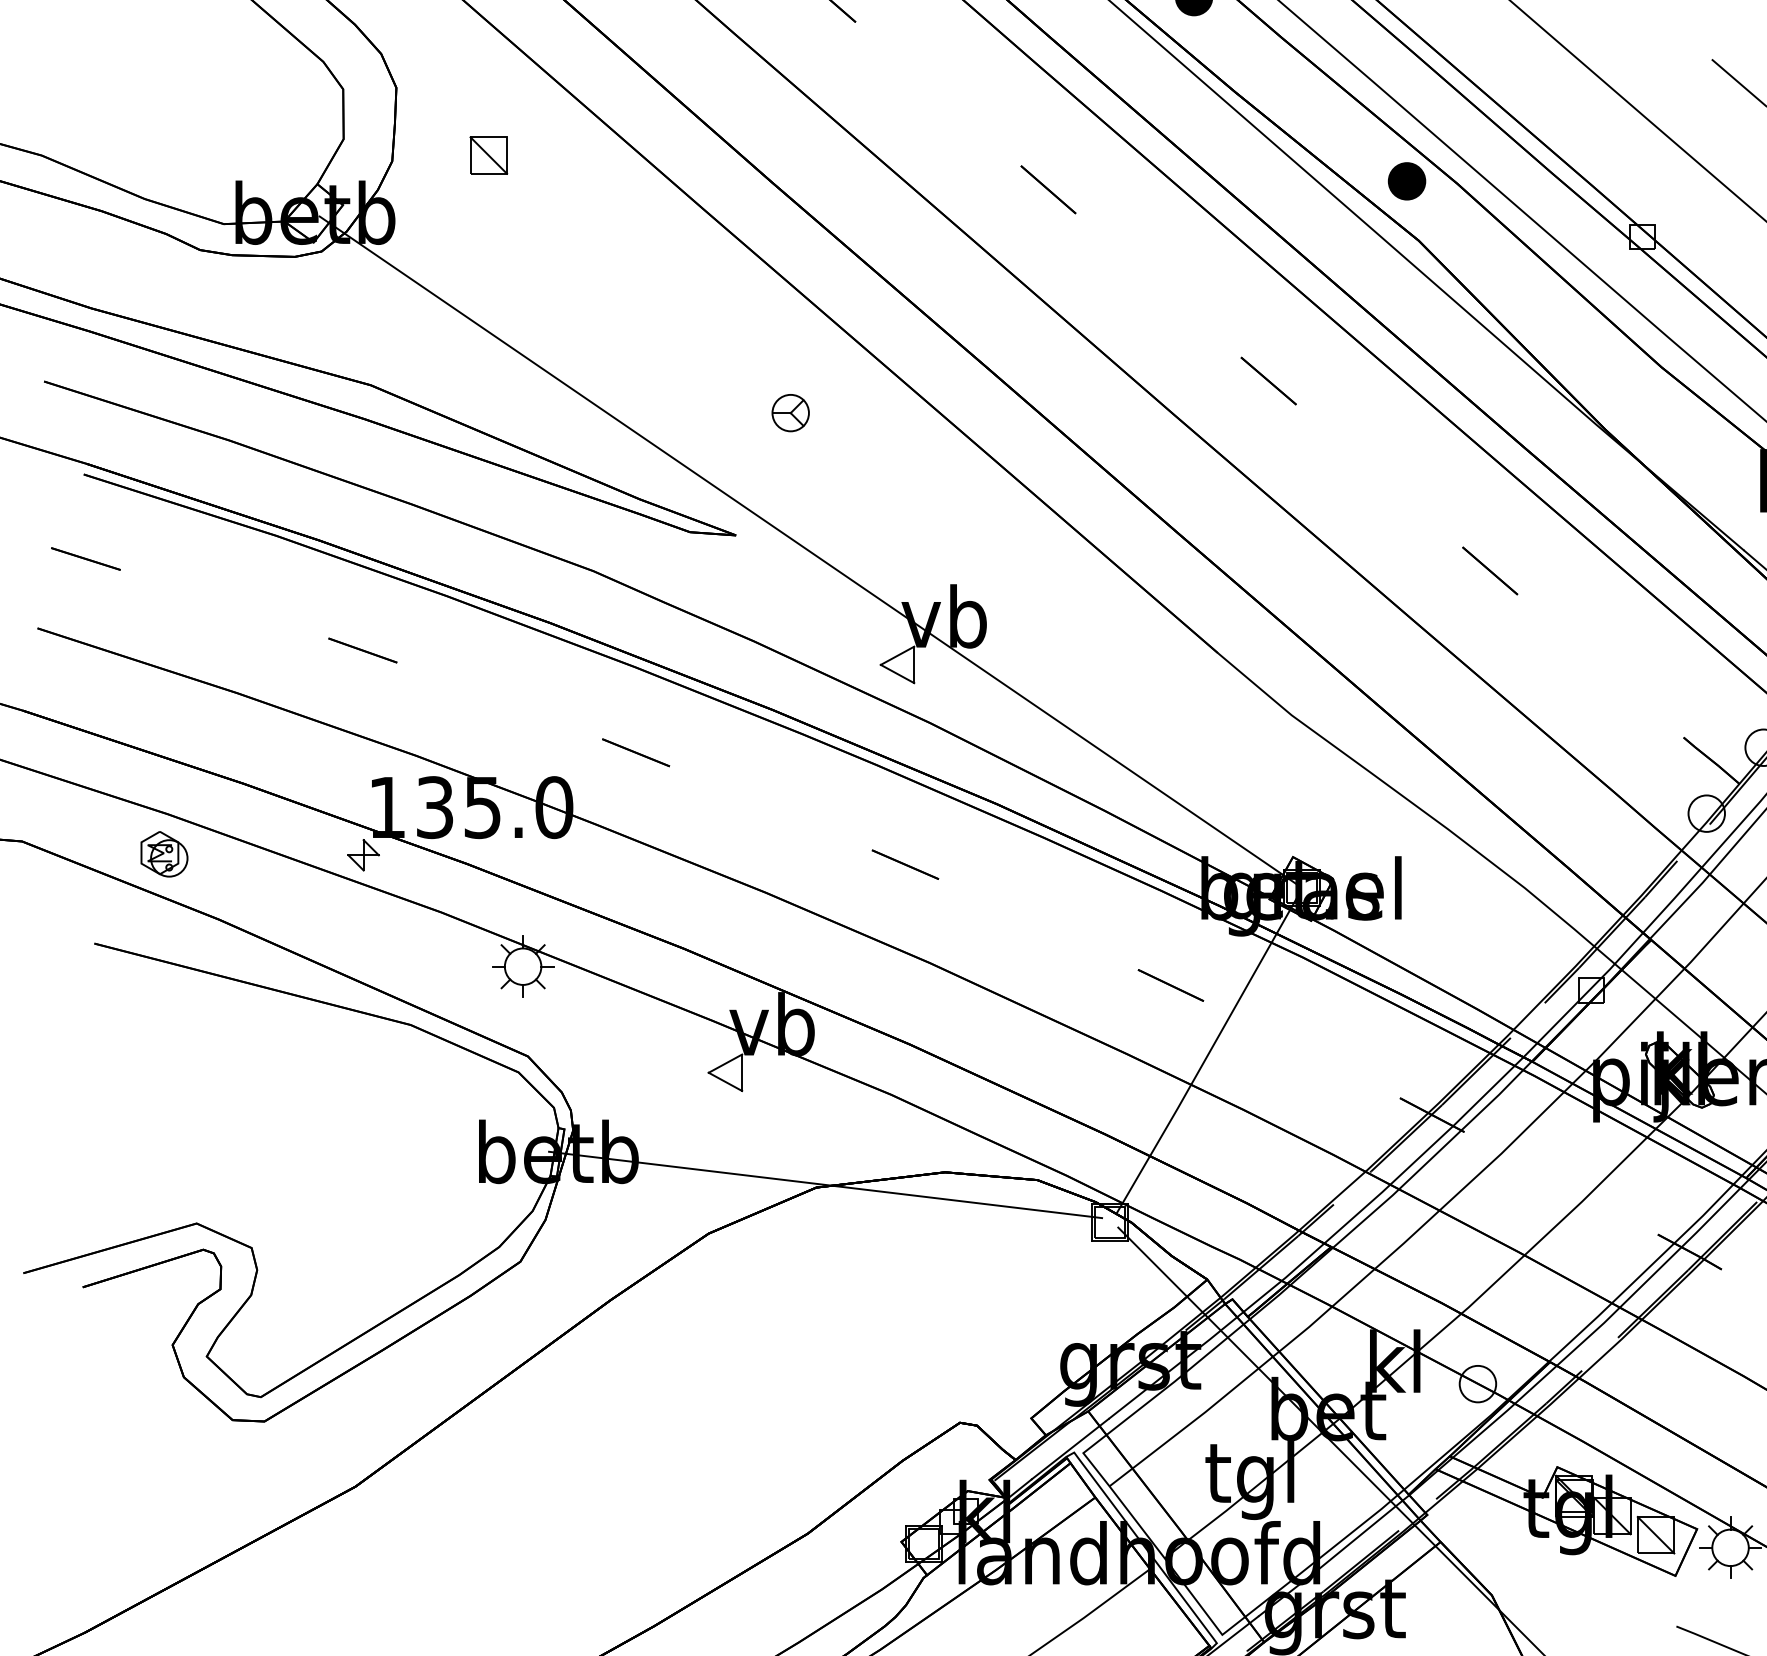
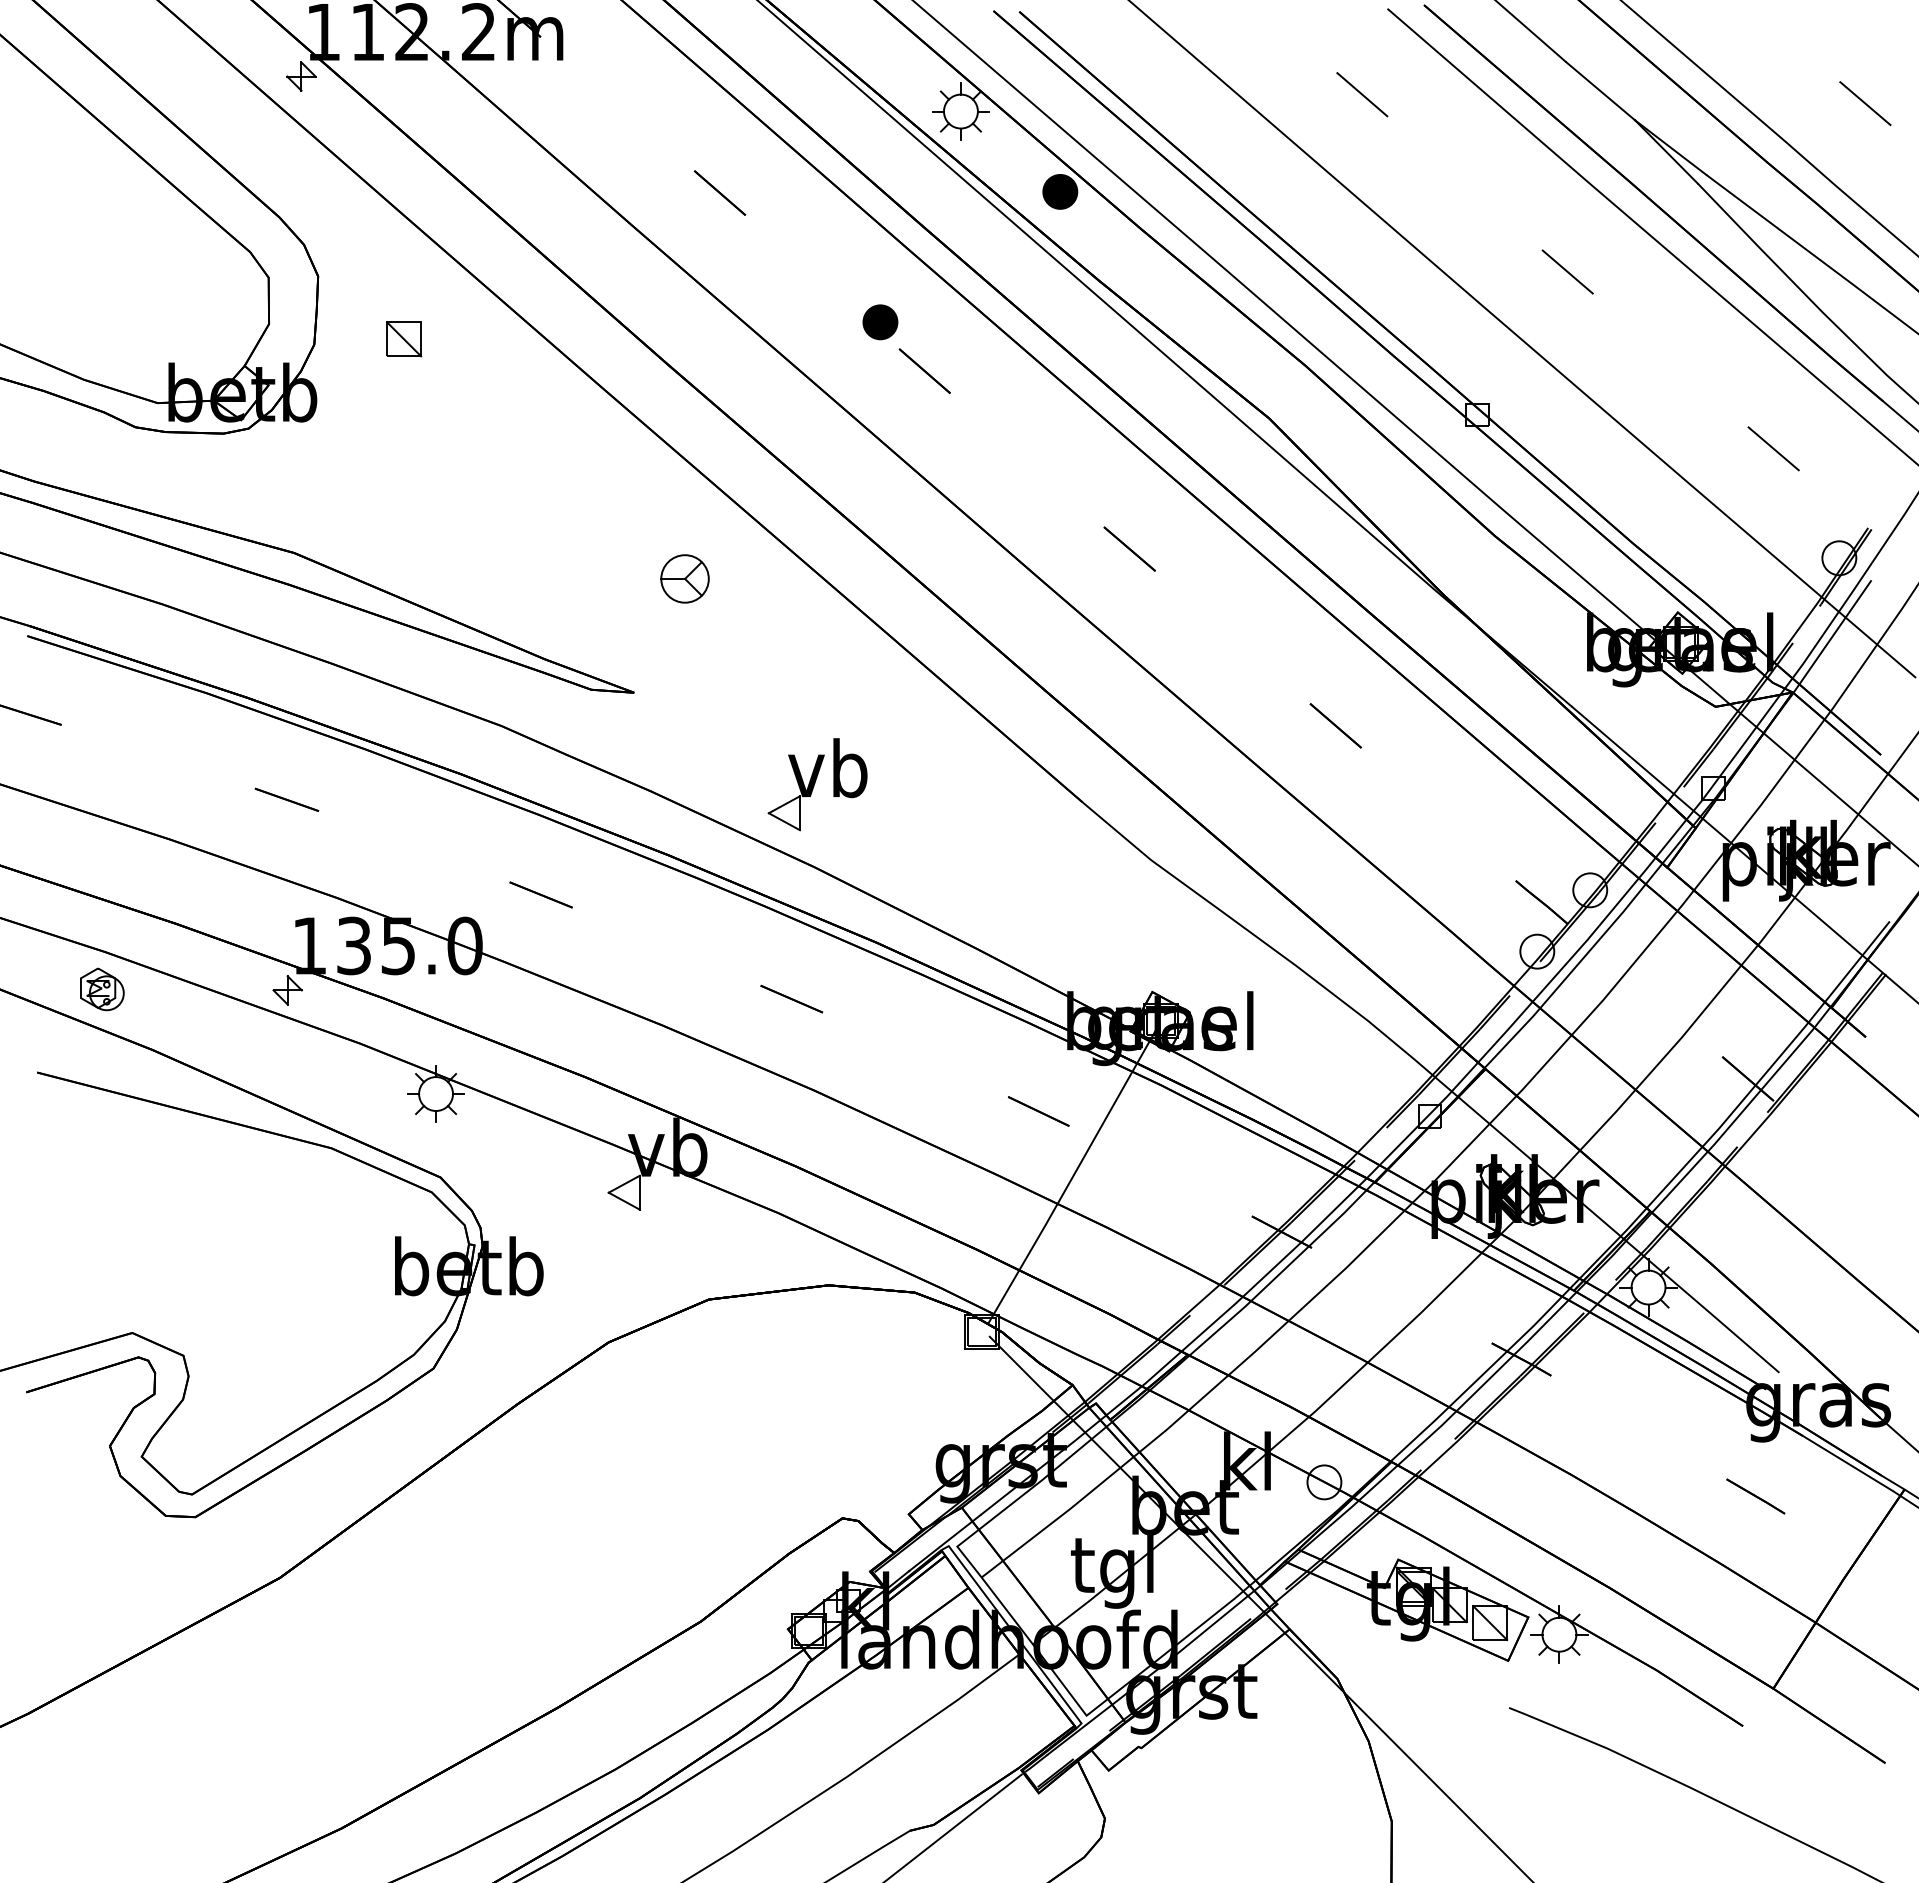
part: (1407, 181) -> (880, 322), moved
part: (790, 412) -> (684, 578), size x1.4
line: (808, 550) -> (701, 706), removed
line: (825, 1184) -> (717, 1296), removed

